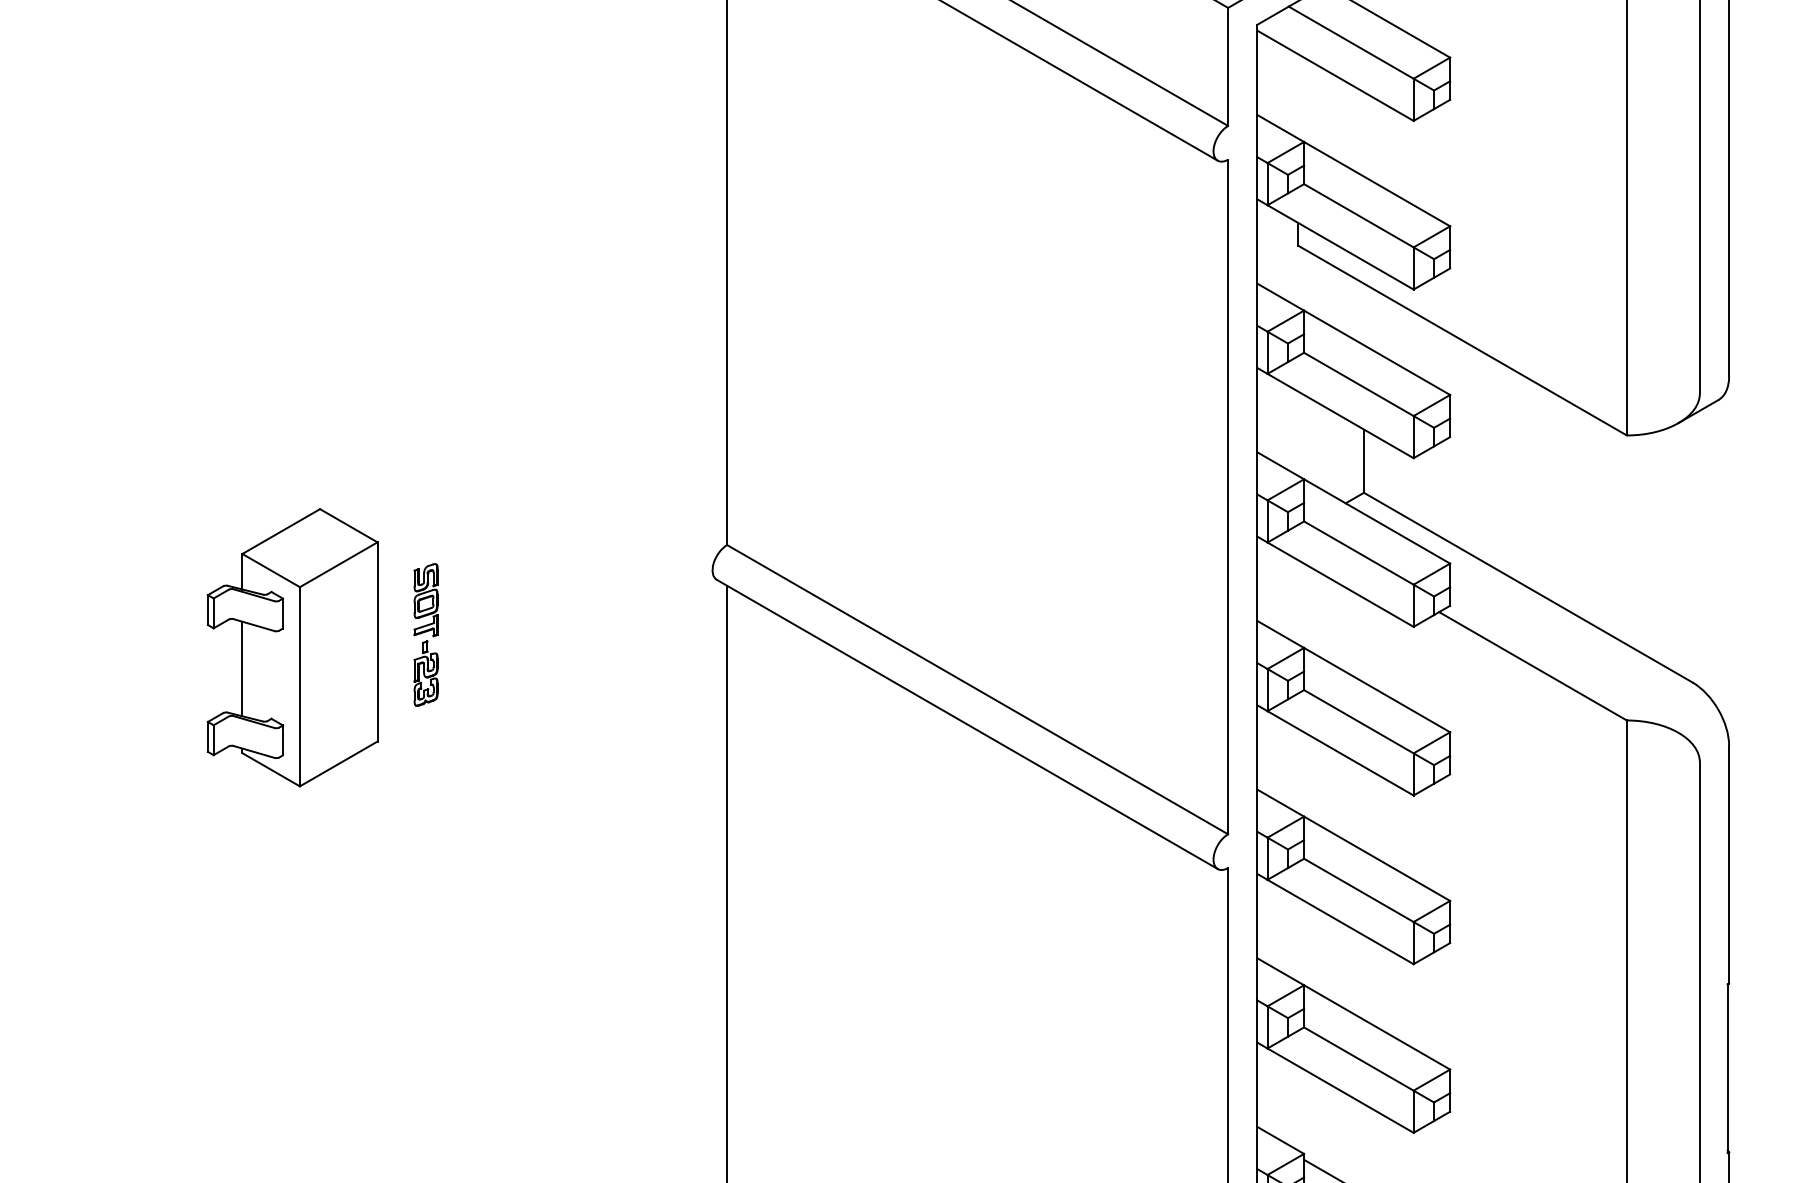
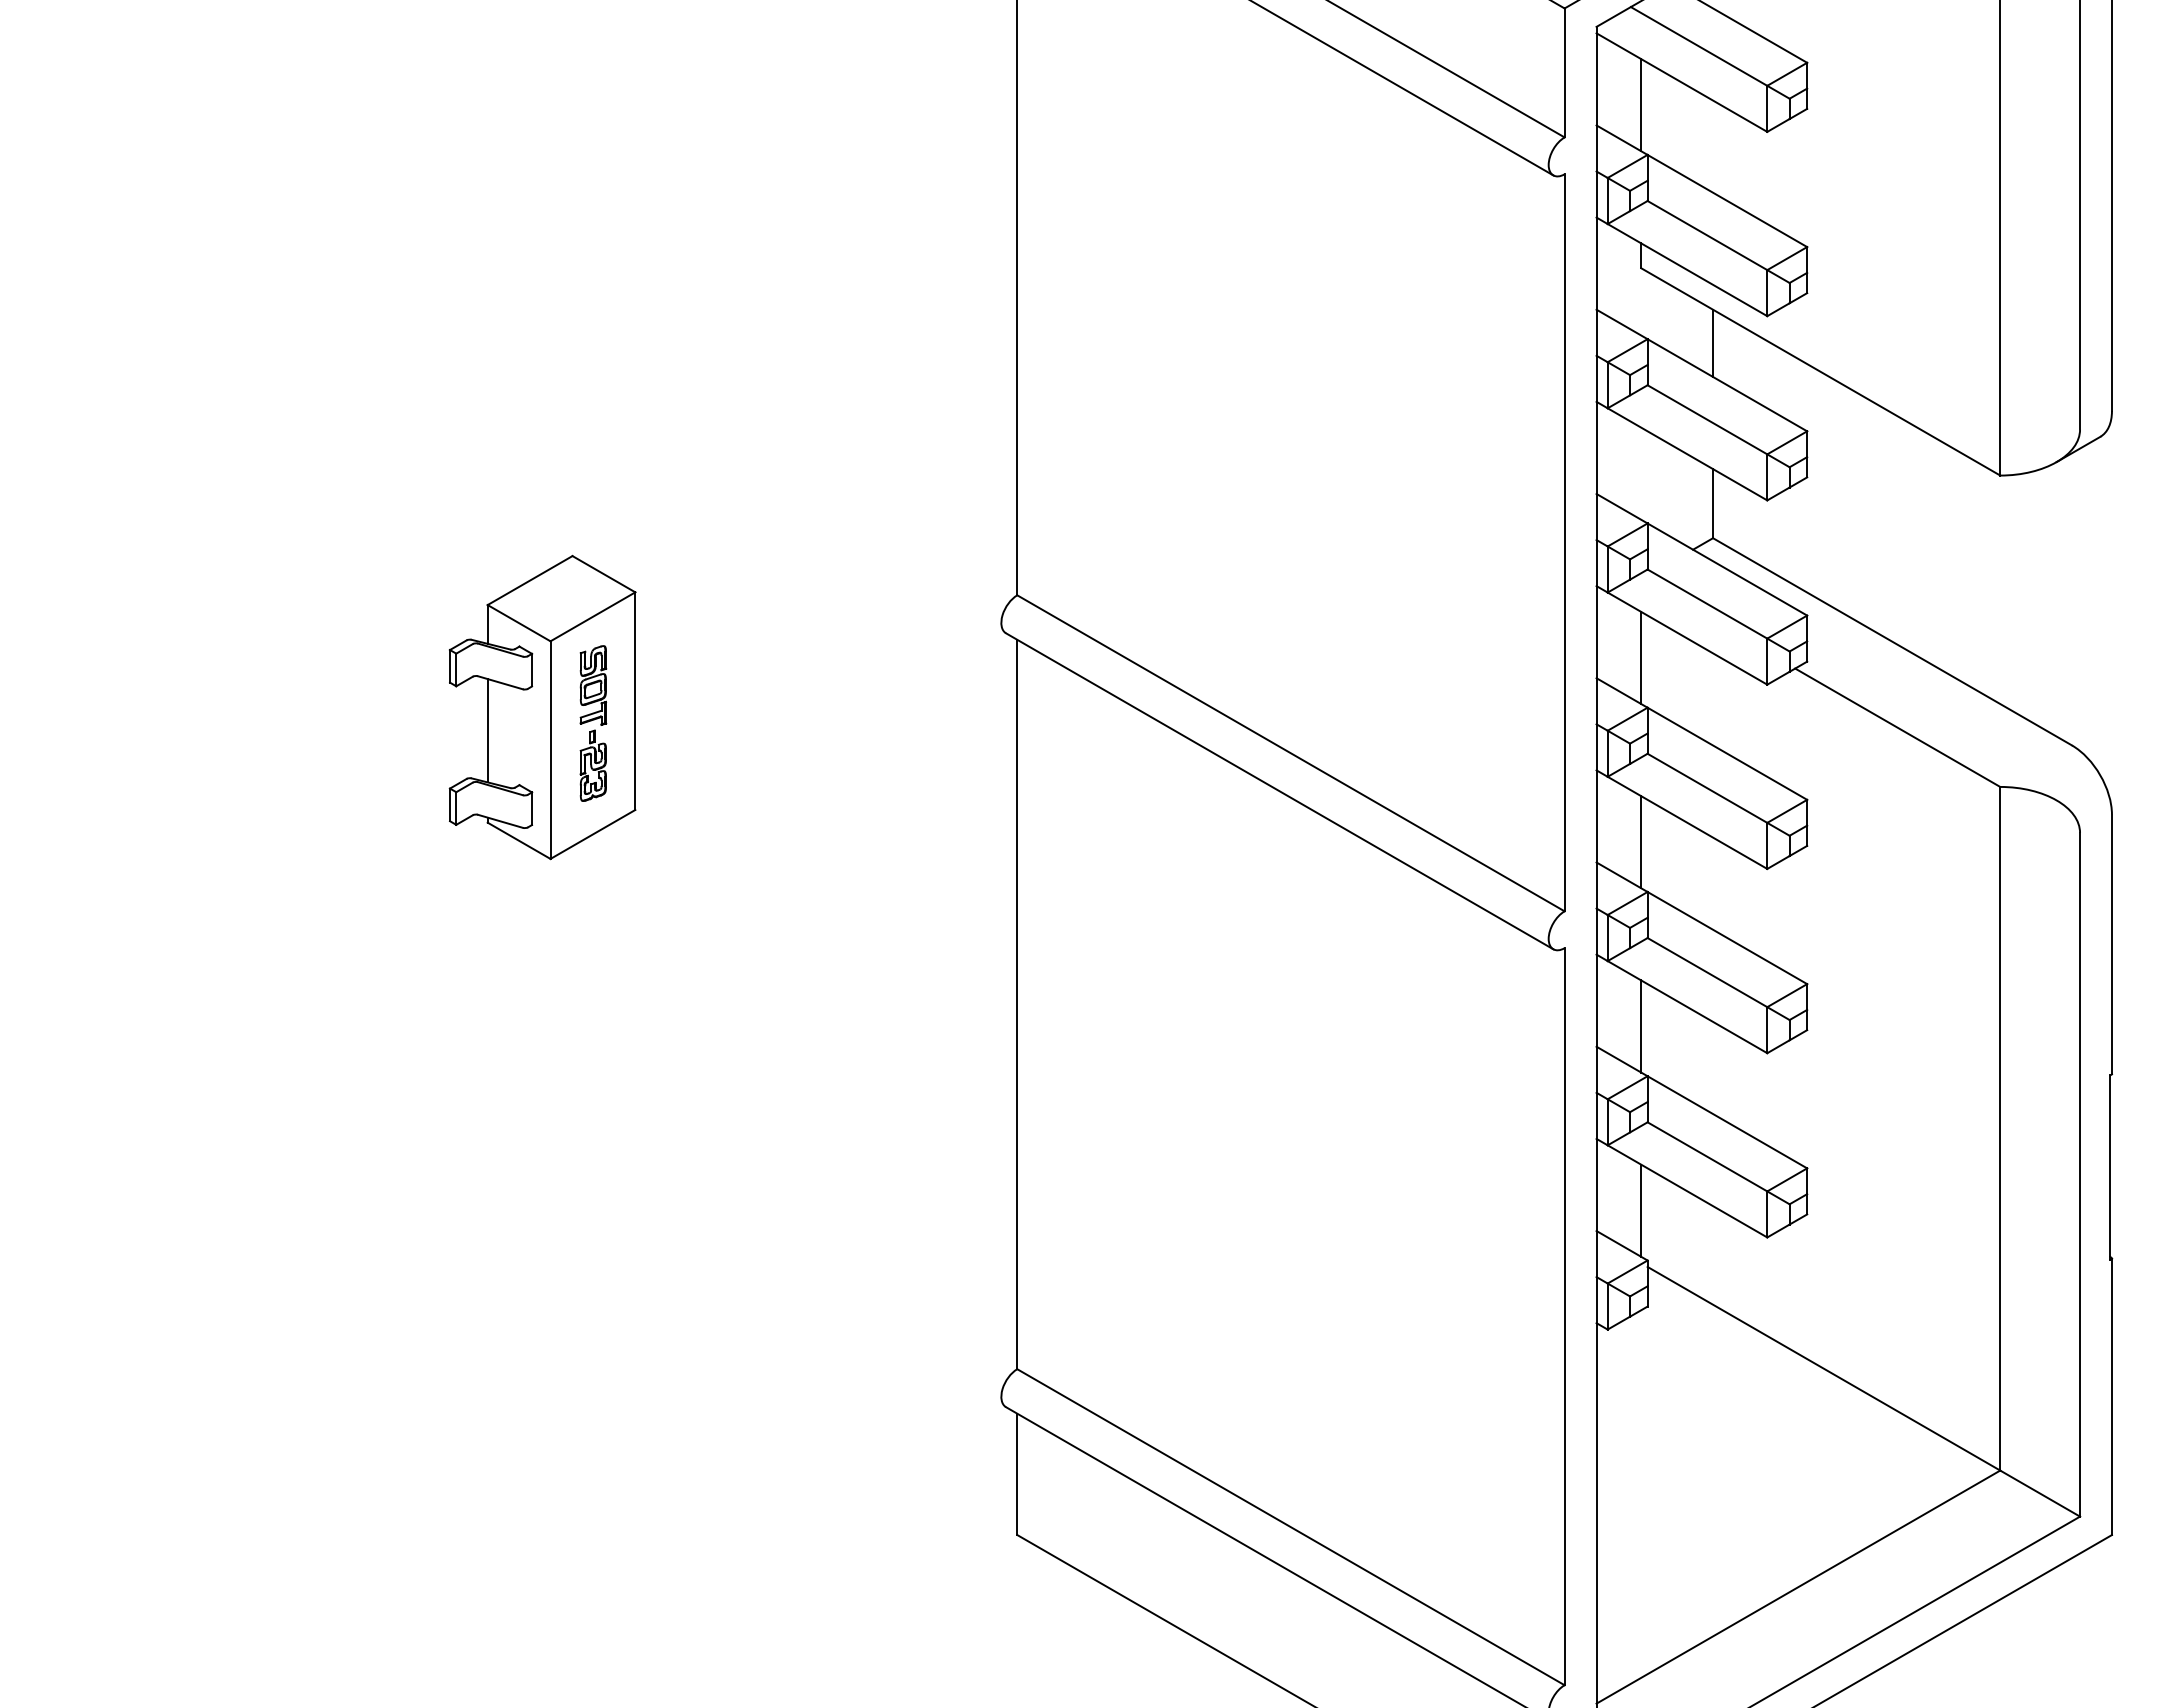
line: (1298, 96) -> (1641, 105), added
line: (1364, 313) -> (1713, 342), added
line: (1298, 601) -> (1641, 657), added
part: (426, 634) -> (593, 723), moved
line: (1298, 771) -> (1641, 842), added
line: (1298, 939) -> (1641, 1026), added
line: (1298, 1108) -> (1641, 1210), added

